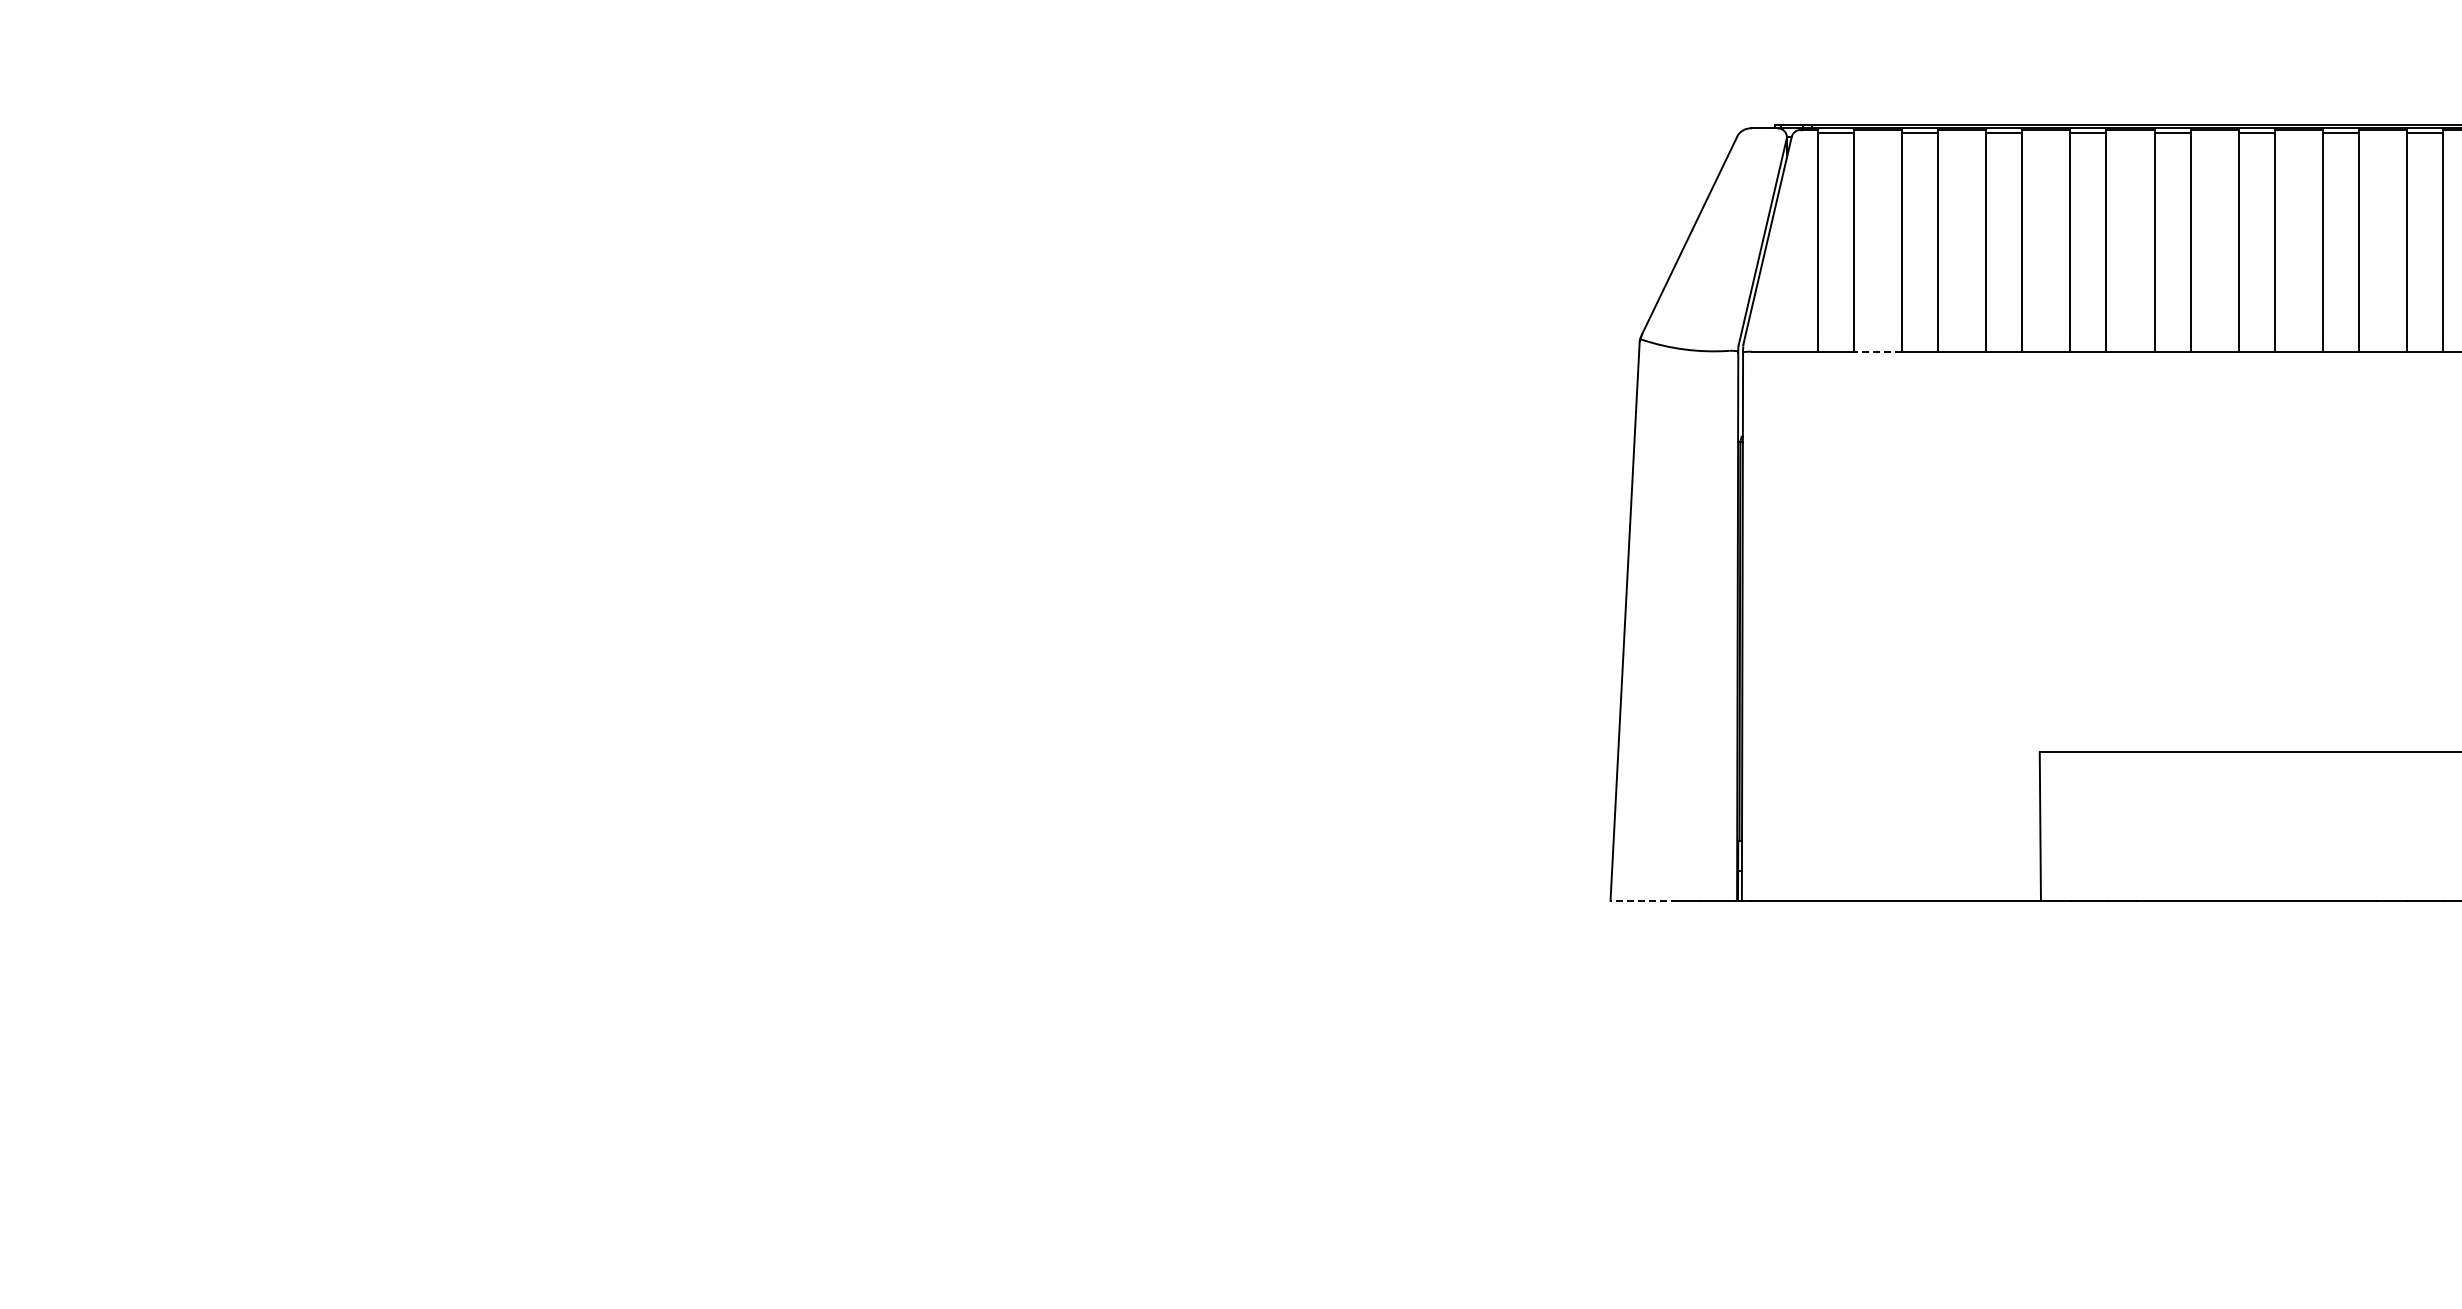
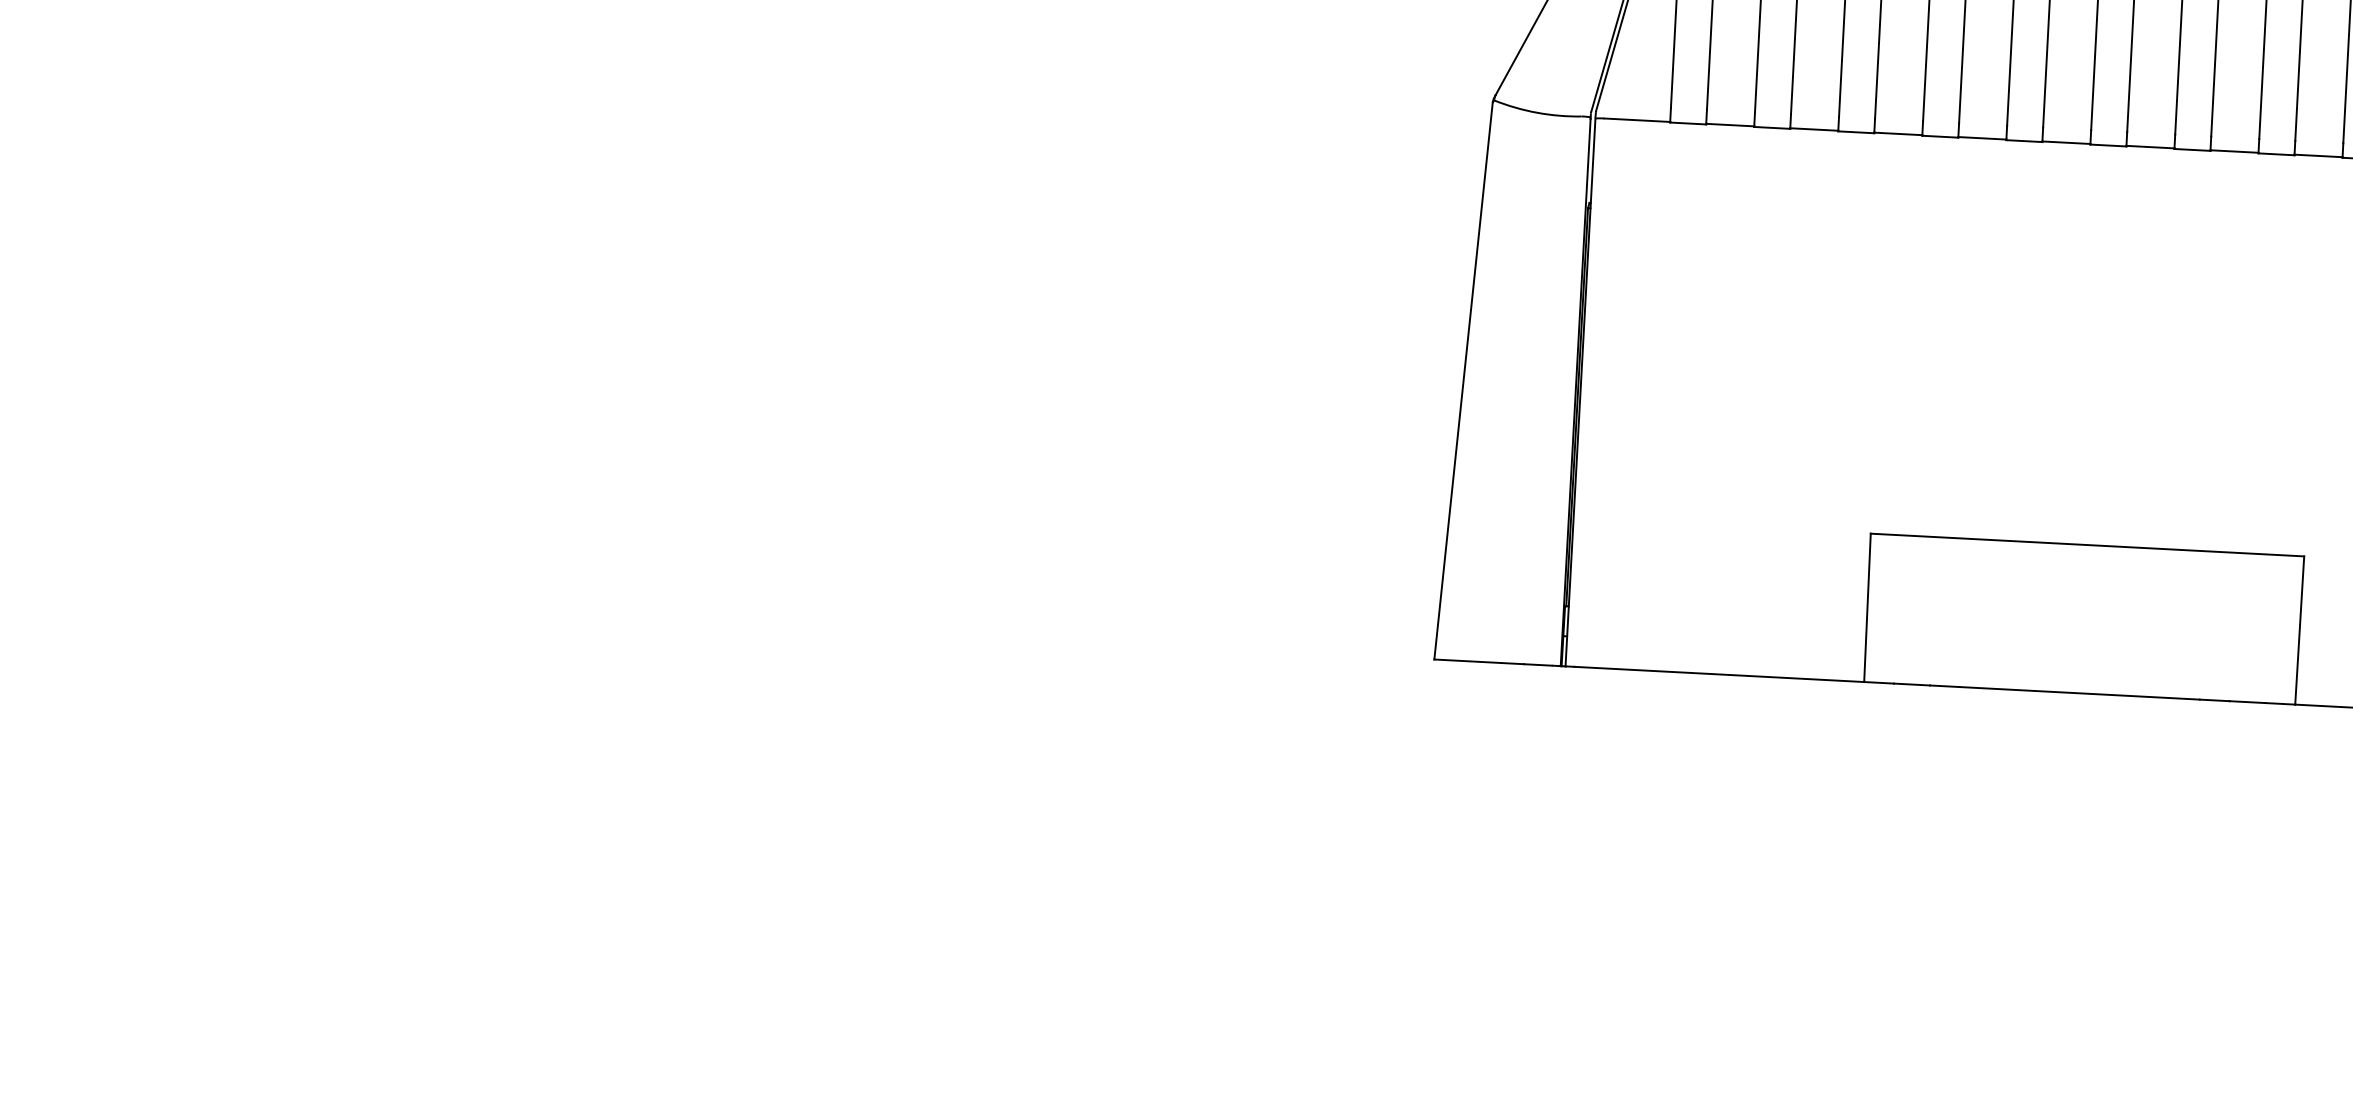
line: (1877, 351) -> (1729, 124), dashed -> solid
line: (1644, 900) -> (1468, 660), dashed -> solid

